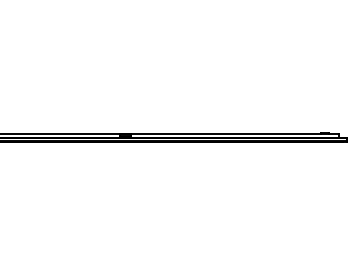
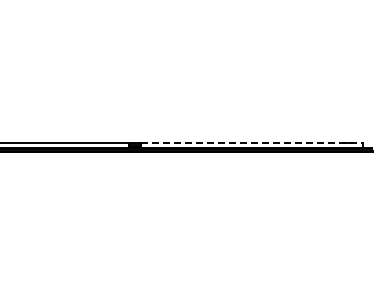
line: (235, 133) -> (252, 143), solid -> dashed

